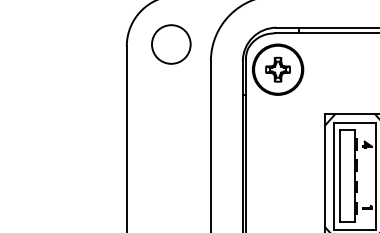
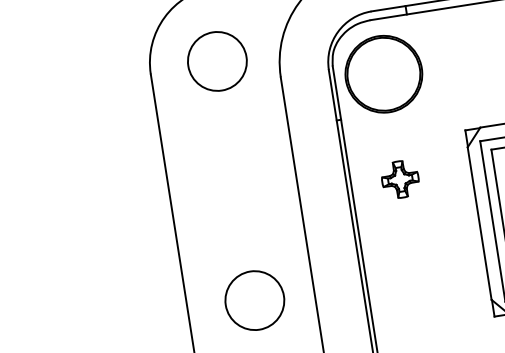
part: (277, 69) -> (399, 179), moved
circle: (171, 203) -> (255, 300), added

